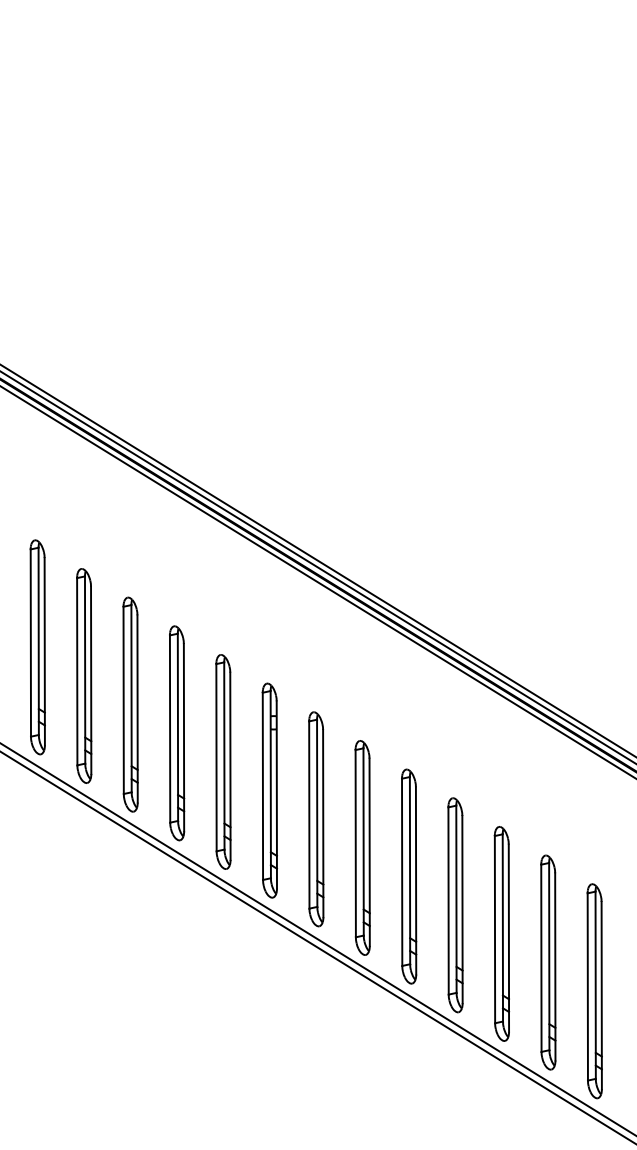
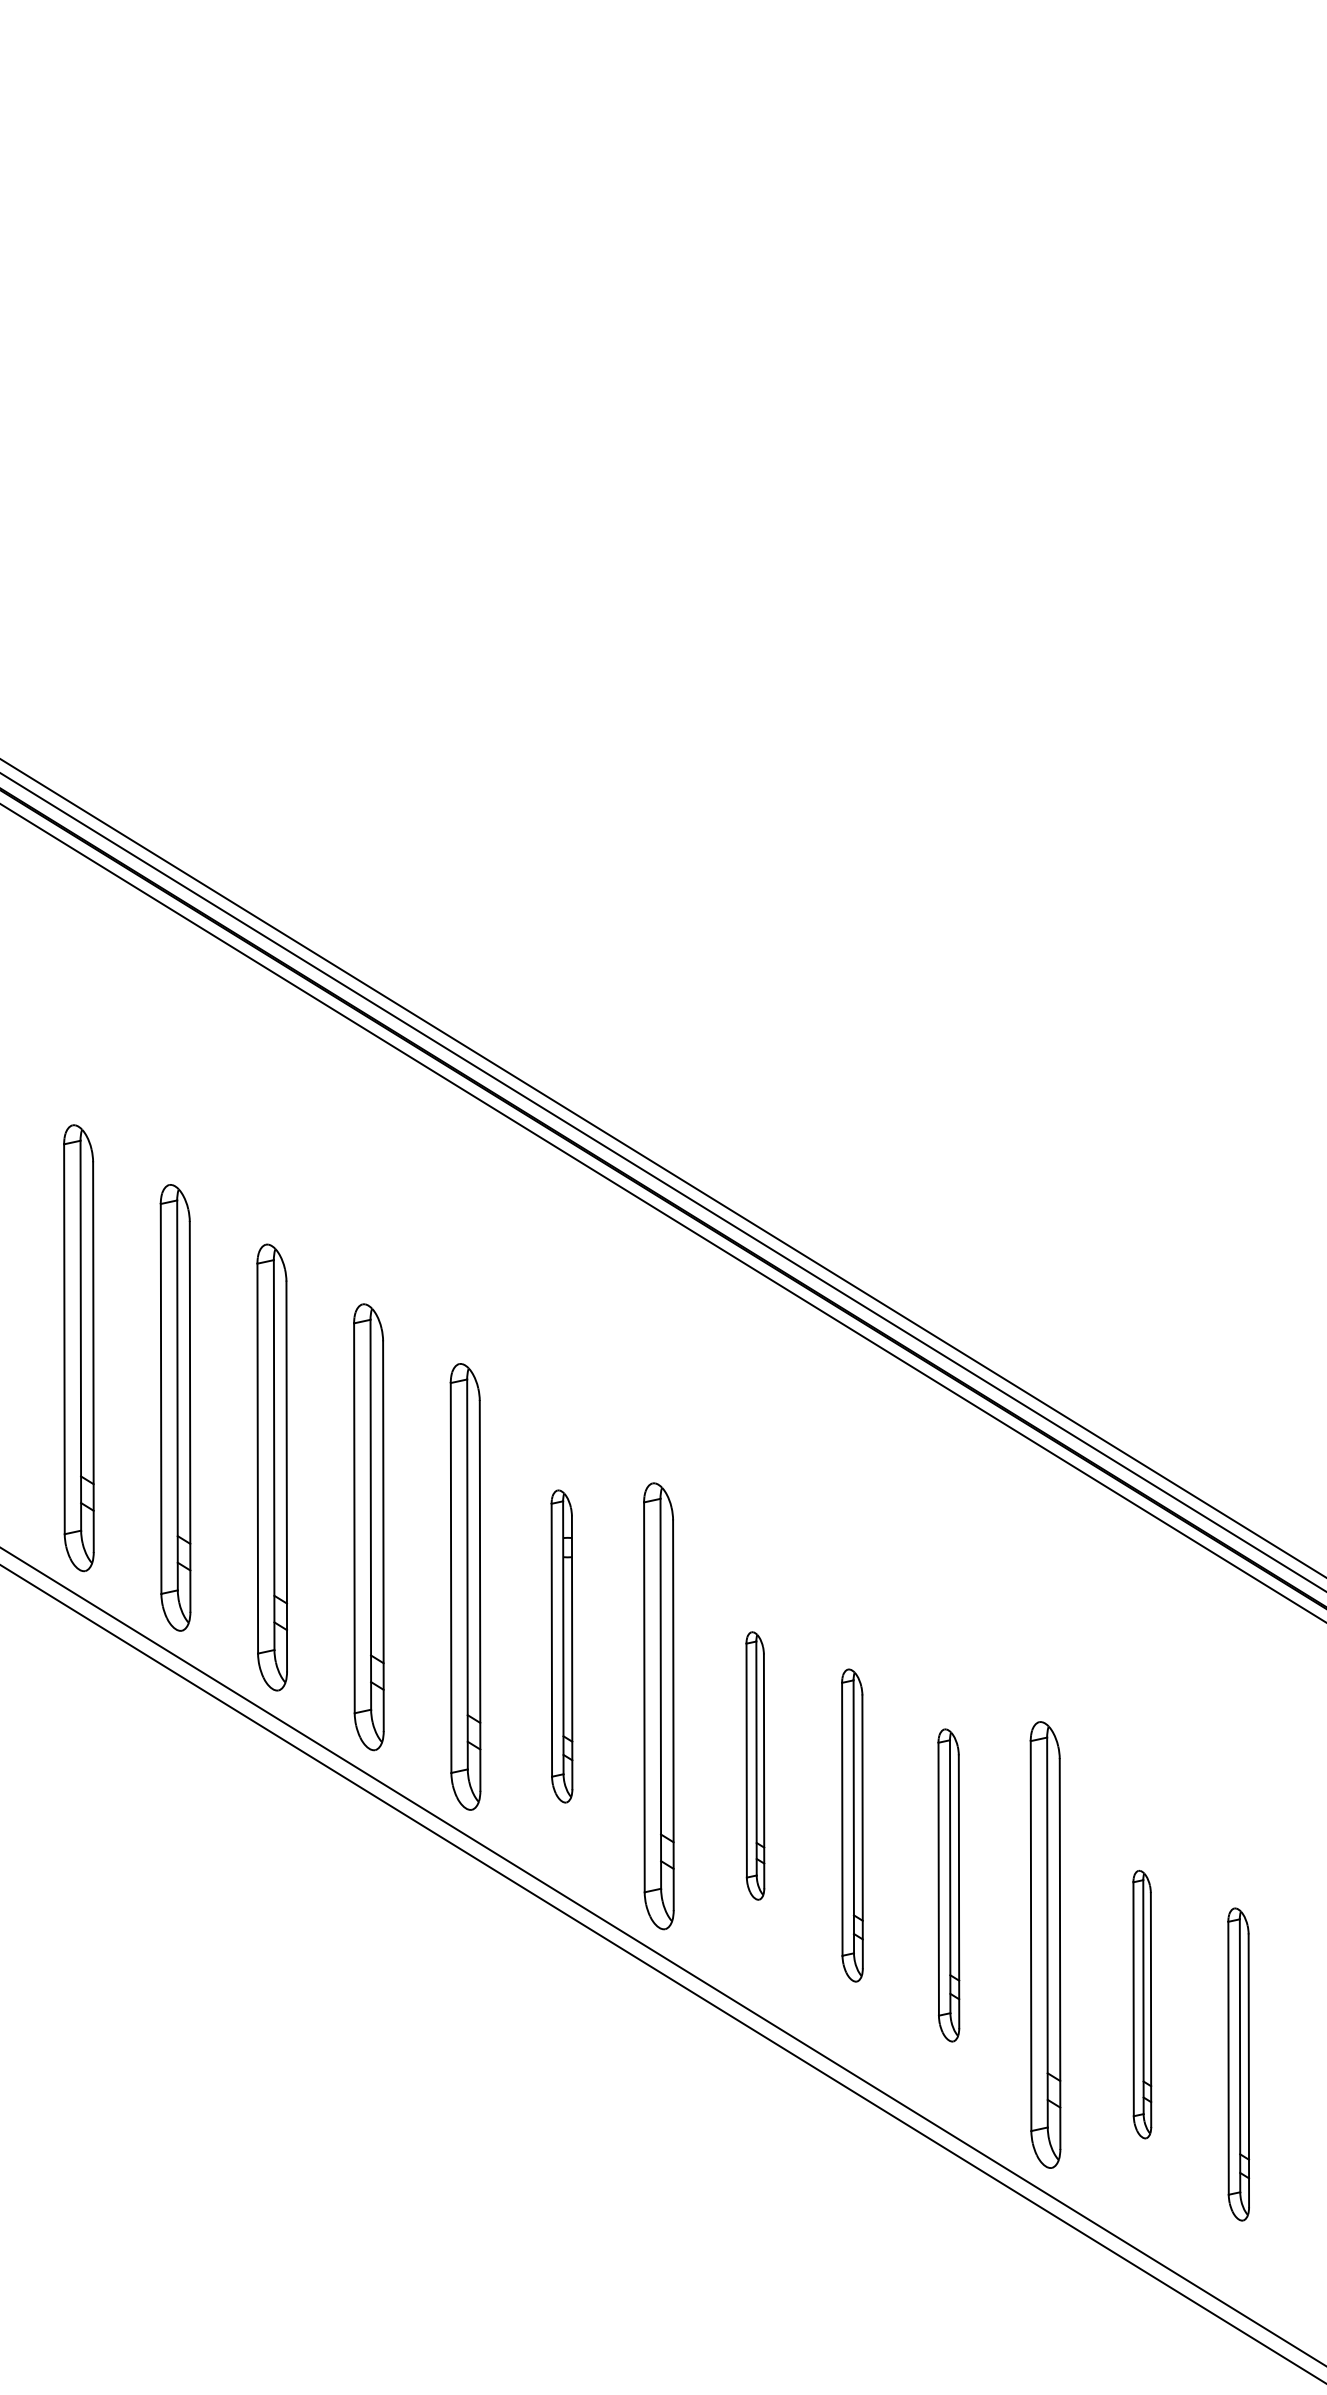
part: (269, 790) -> (561, 1646), size x0.7
part: (362, 847) -> (755, 1765), size x0.6
part: (409, 876) -> (853, 1825), size x0.7
part: (455, 905) -> (948, 1885), size x0.7
part: (548, 962) -> (1142, 2004), size x0.6
part: (594, 991) -> (1238, 2064), size x0.7

